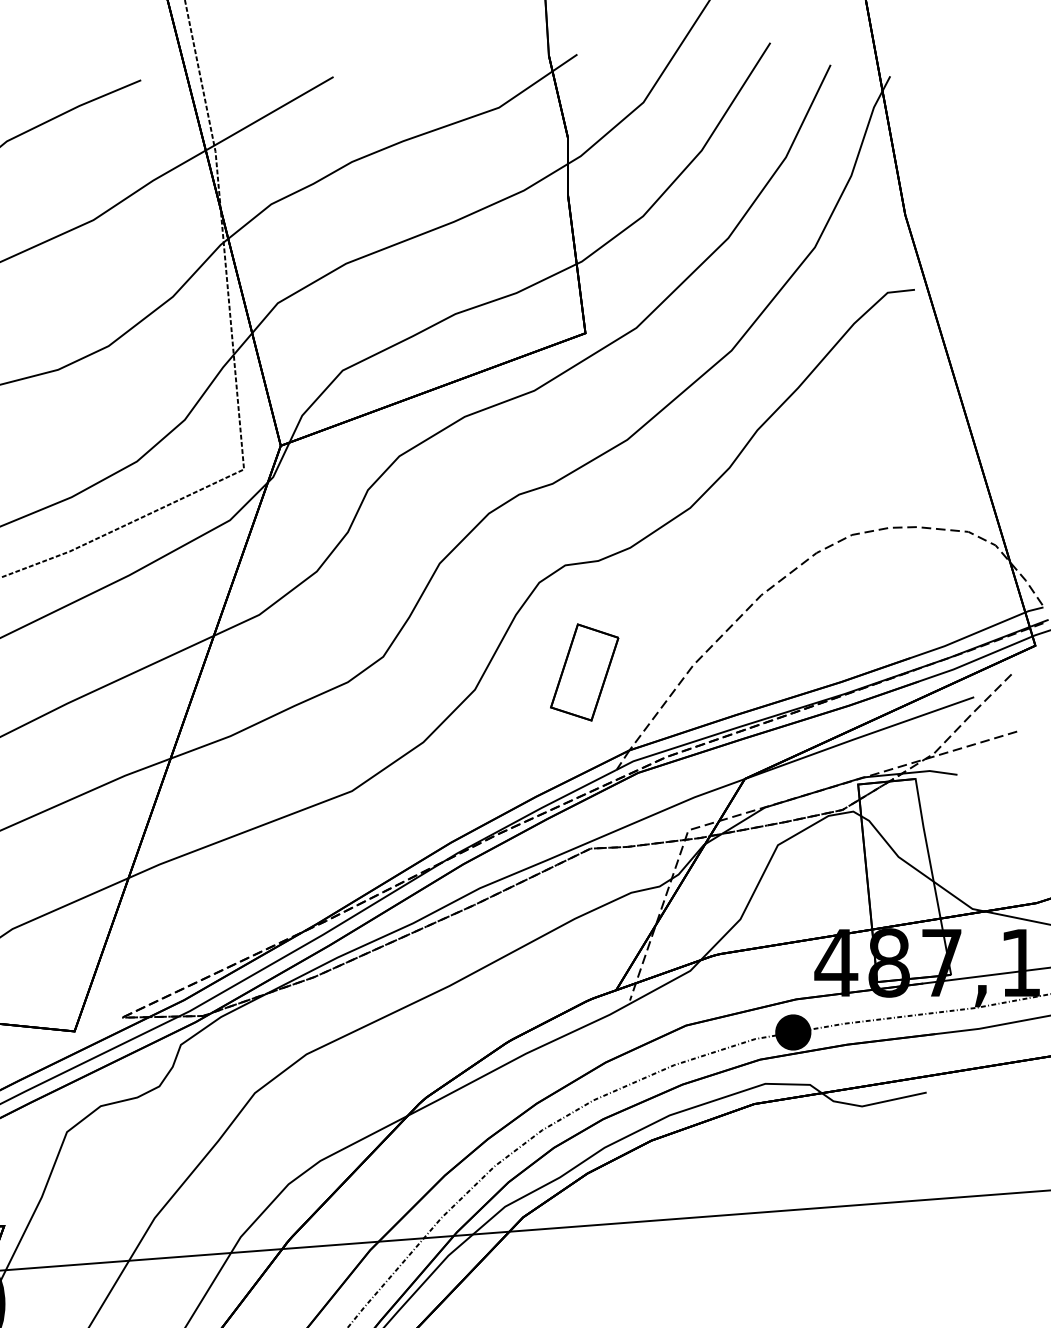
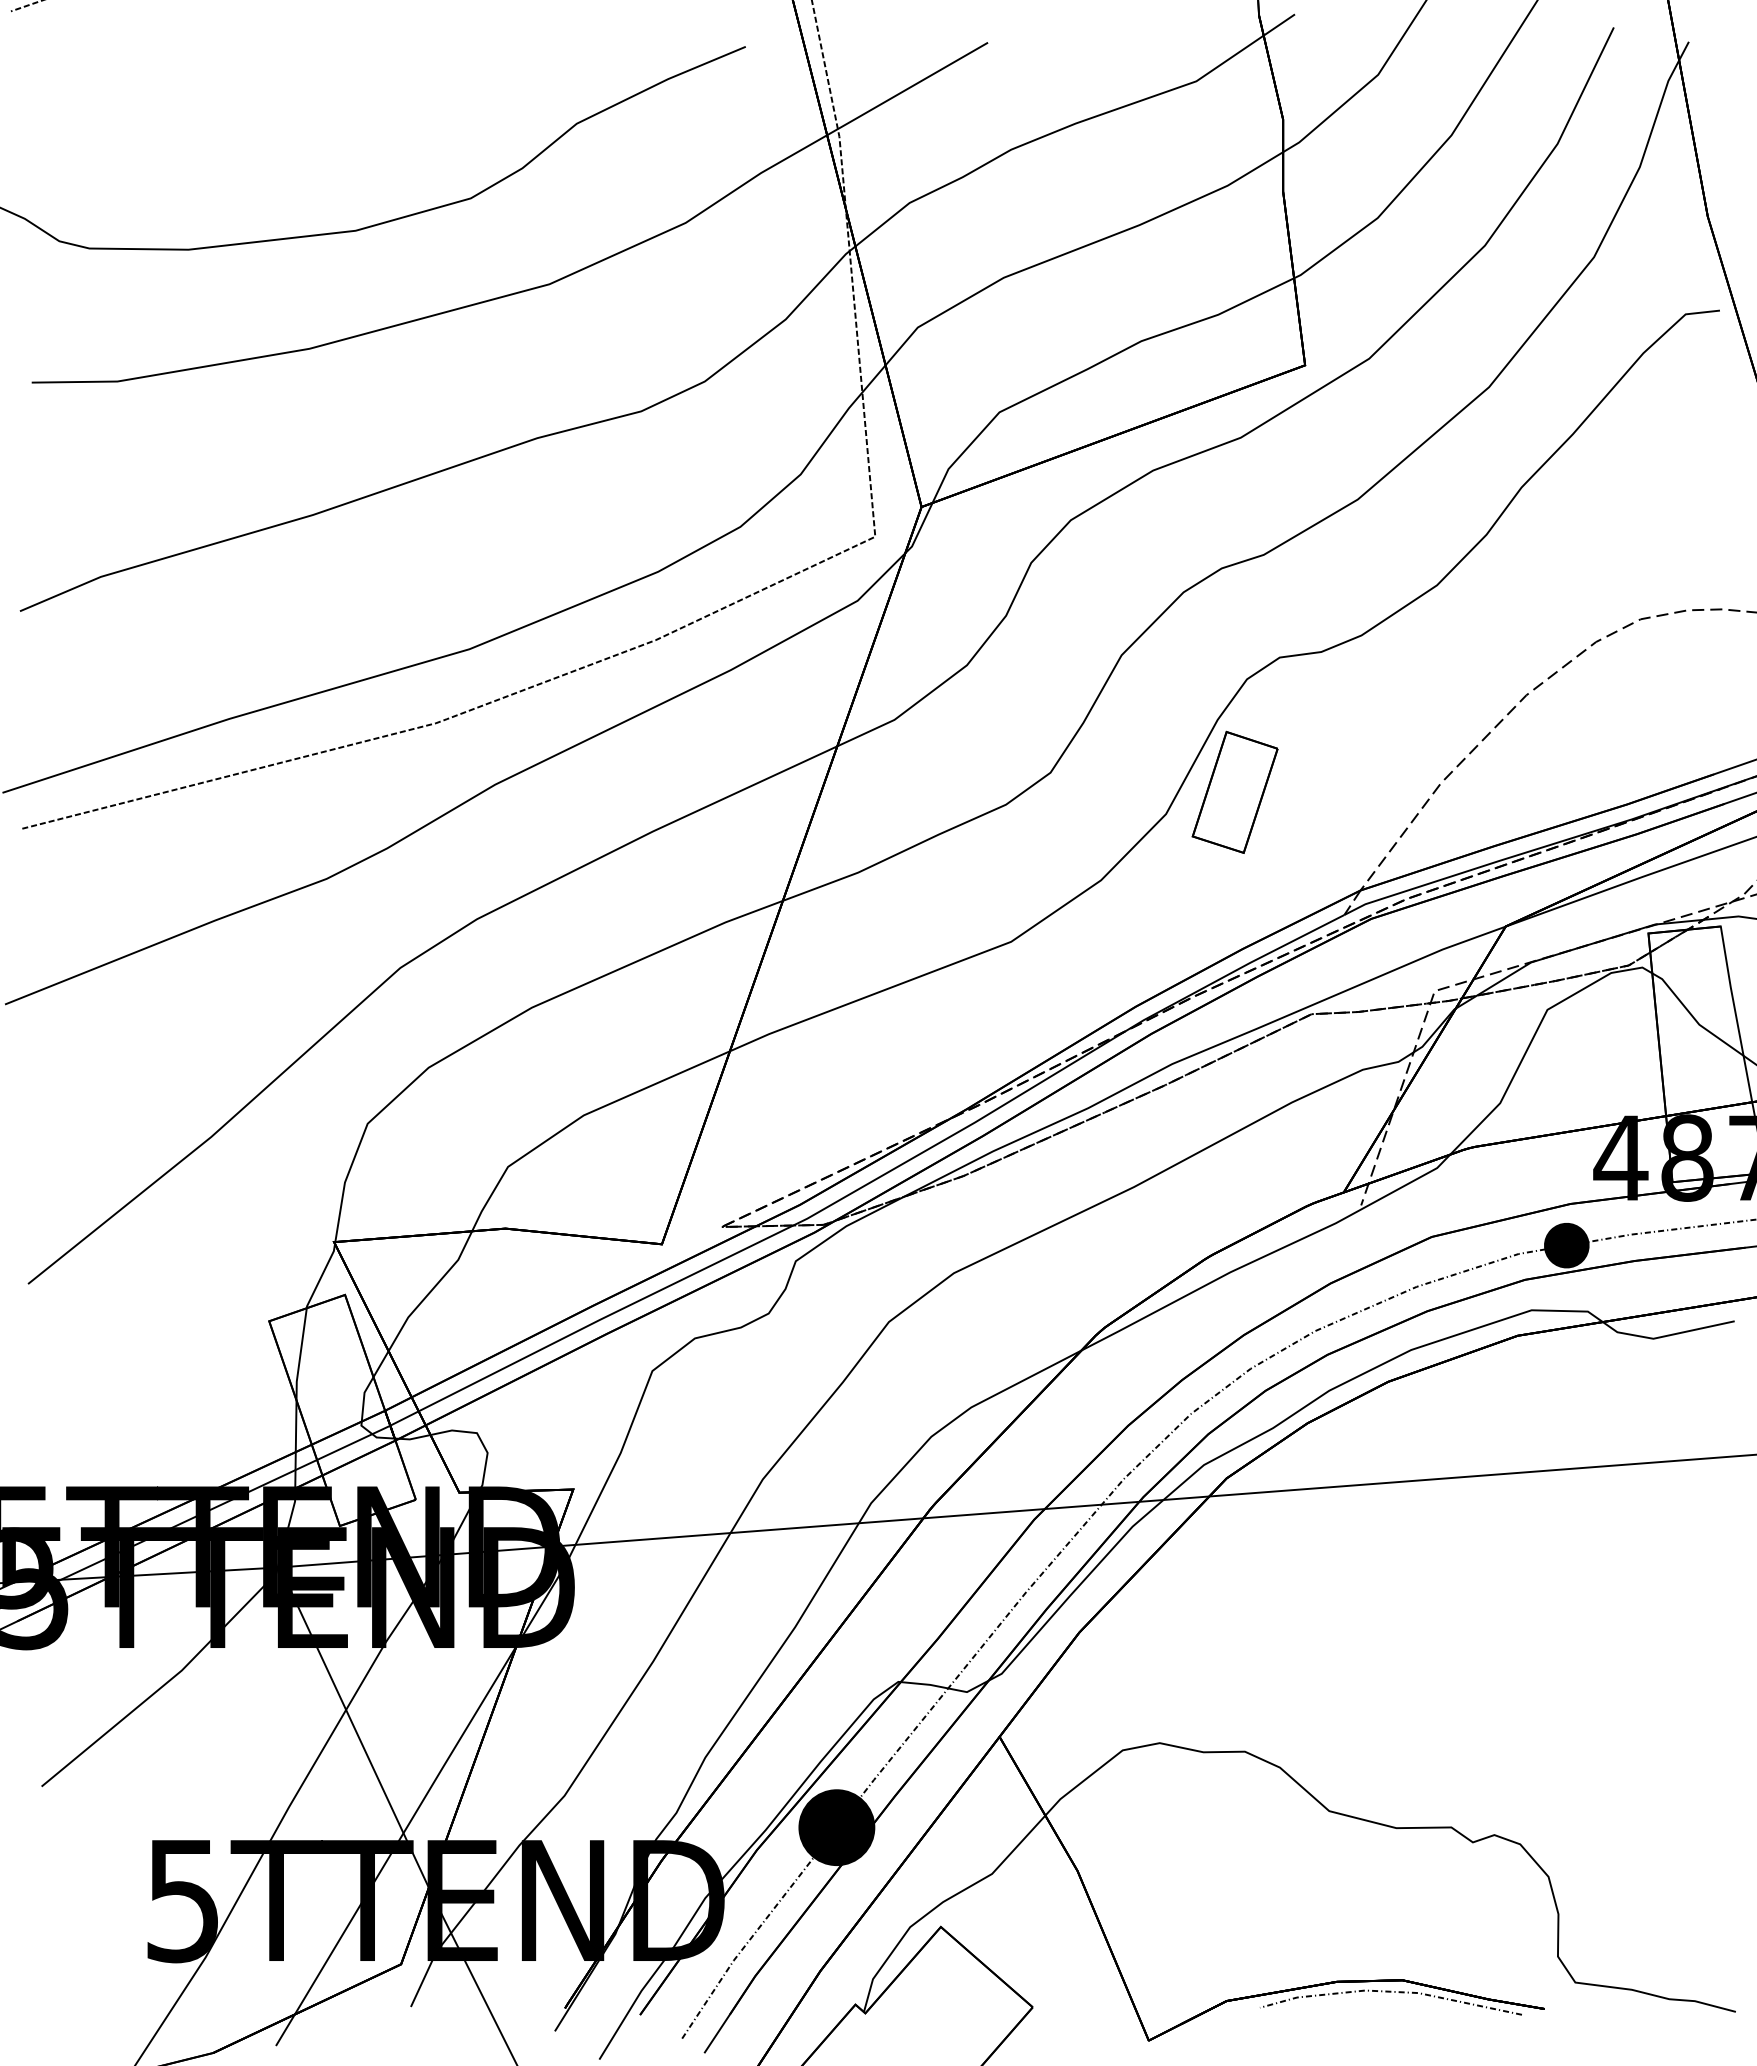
part: (584, 671) -> (1234, 791), moved

